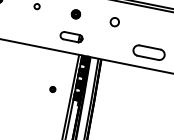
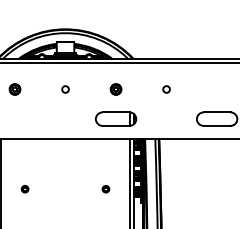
circle: (114, 22) -> (166, 89), size x0.62
part: (71, 36) -> (116, 118), size x1.43

